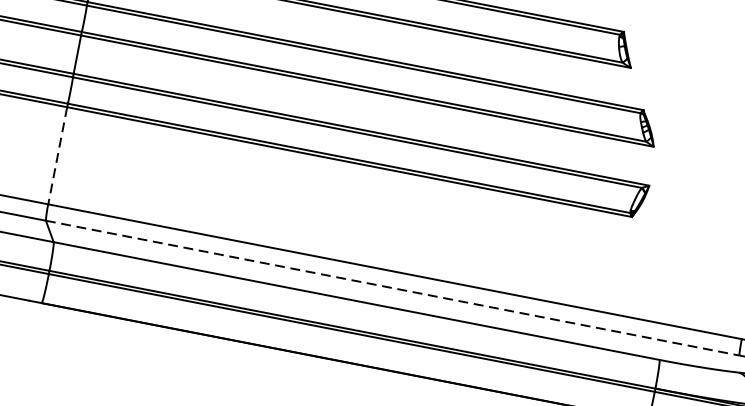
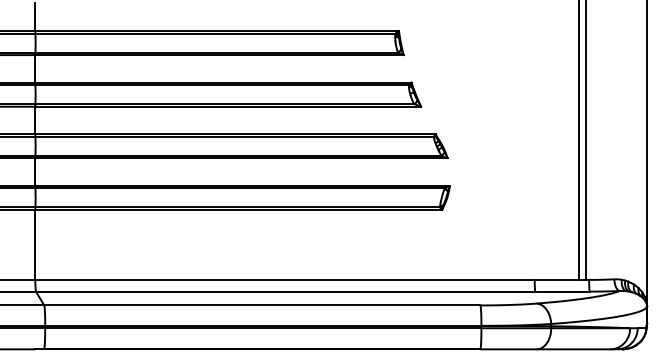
line: (57, 155) -> (35, 244), dashed -> solid
line: (392, 287) -> (285, 291), dashed -> solid

